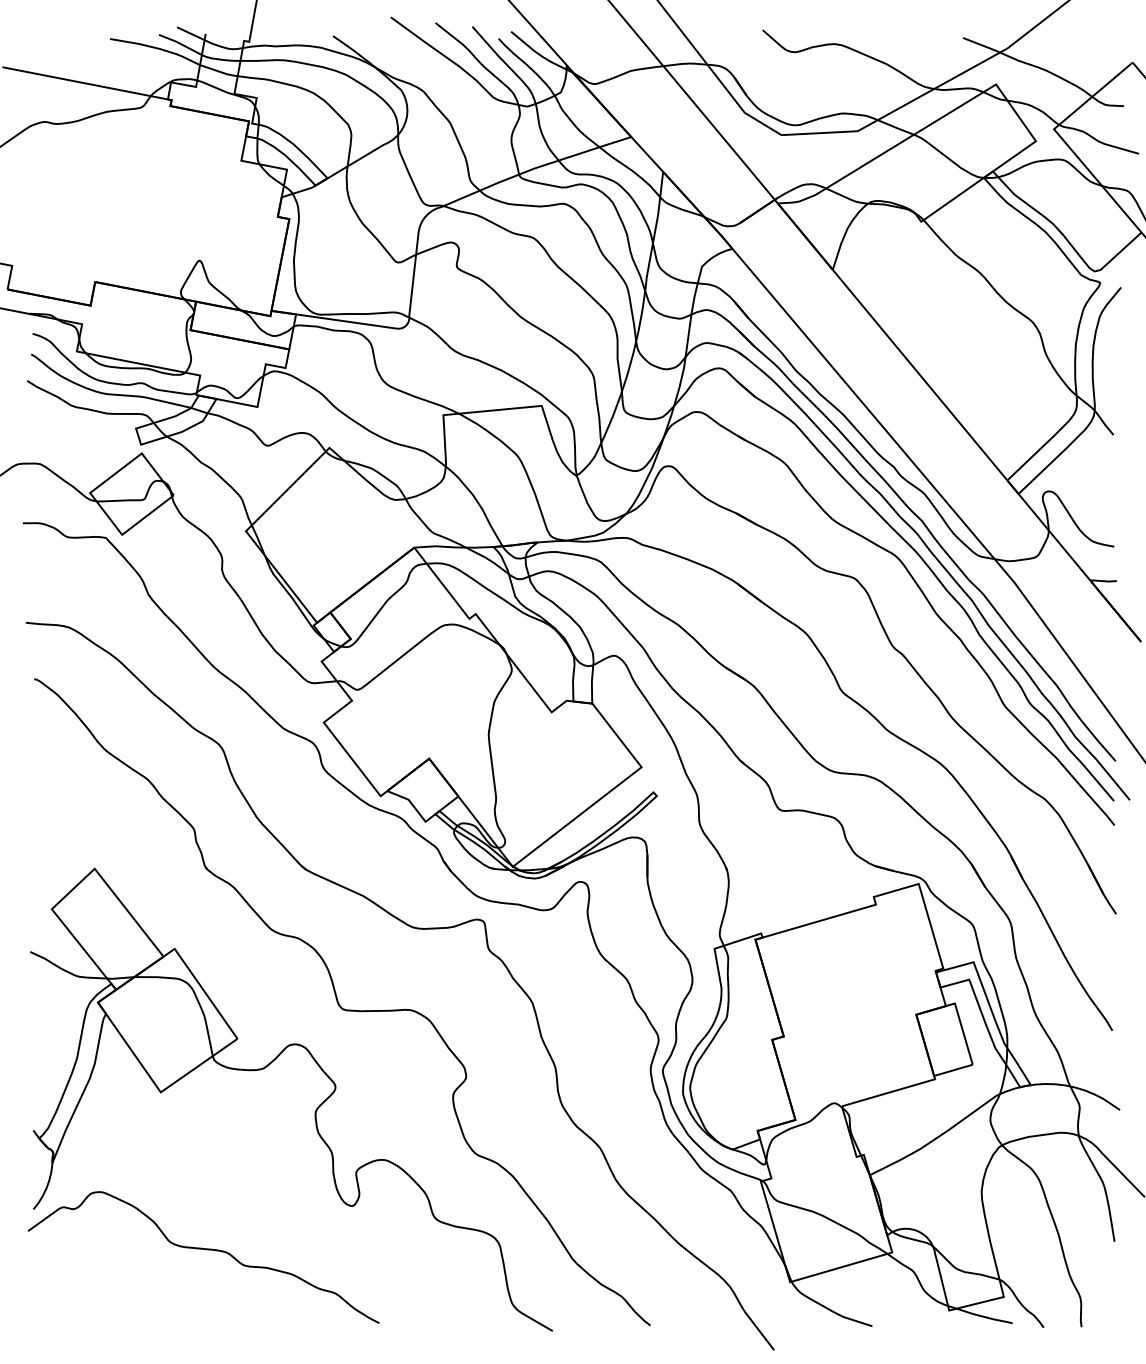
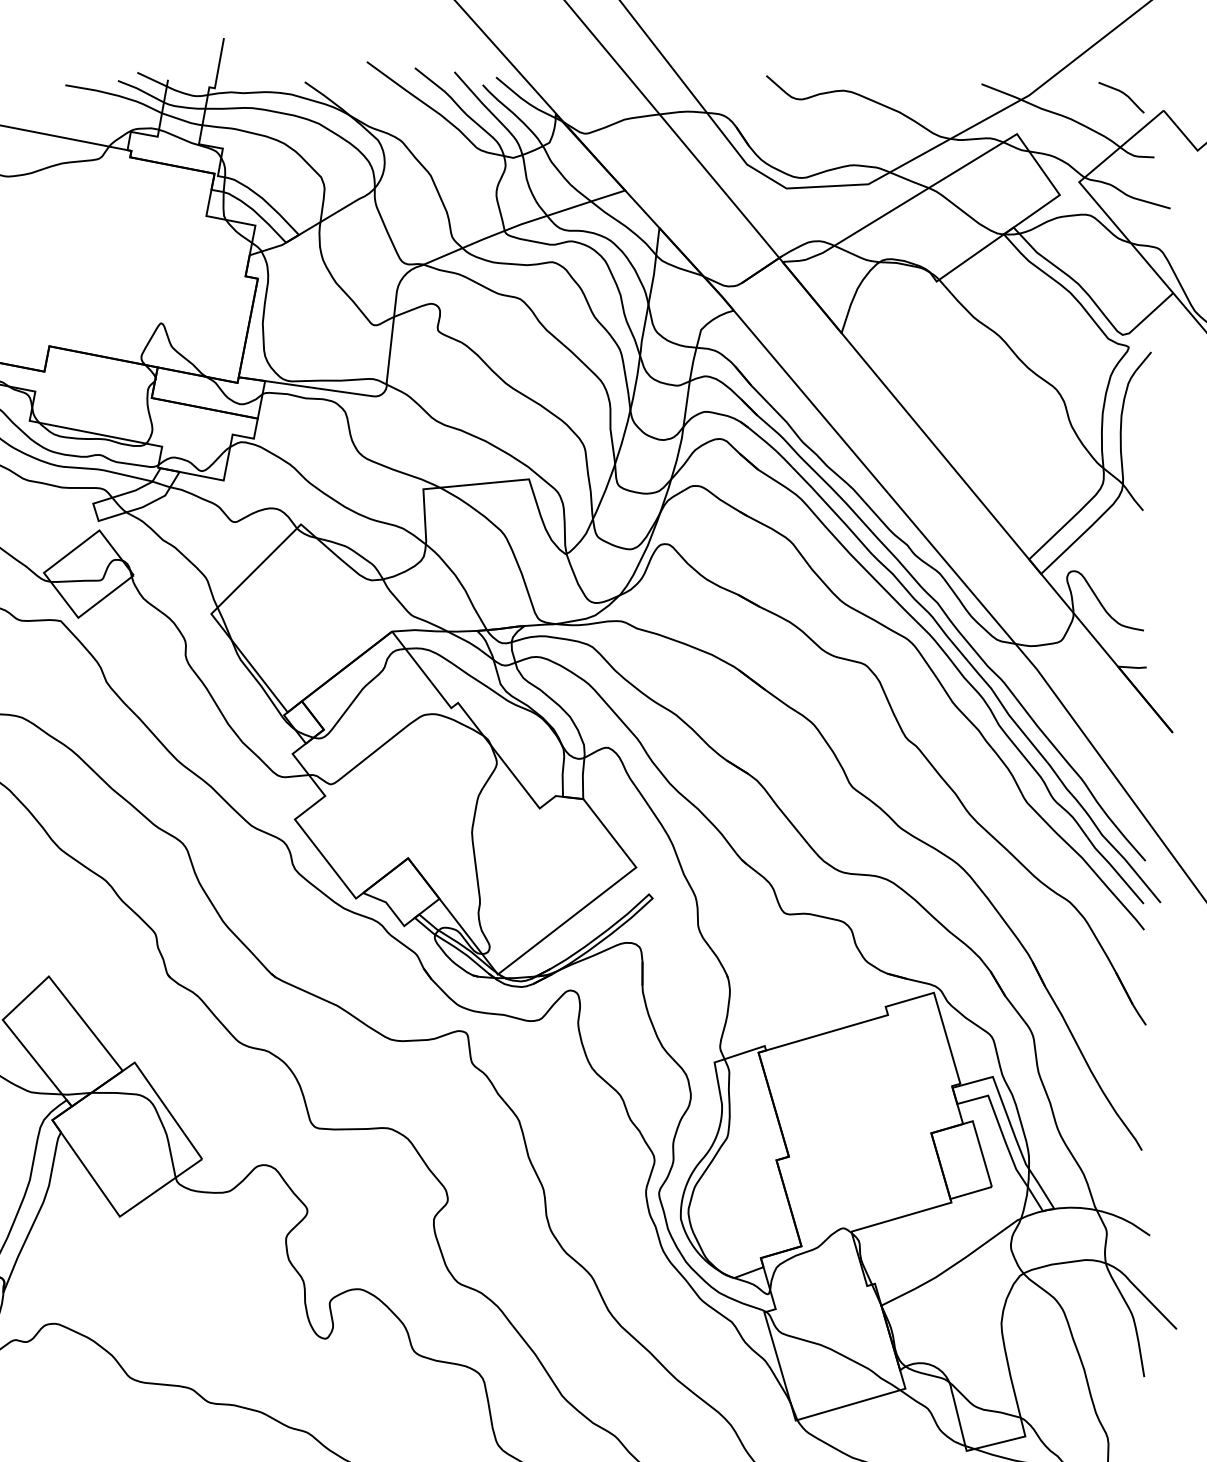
curve: (1093, 46) -> (1121, 93), added

